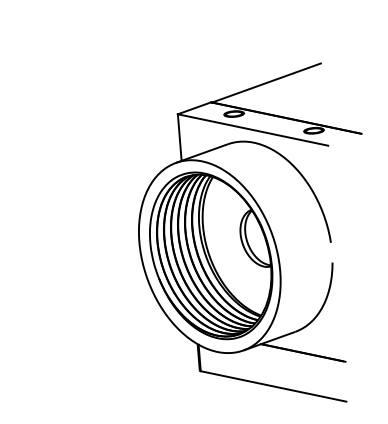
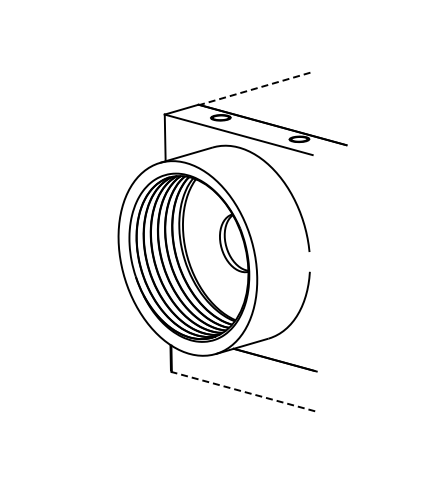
line: (266, 82) -> (255, 88), solid -> dashed
line: (273, 386) -> (243, 391), solid -> dashed

